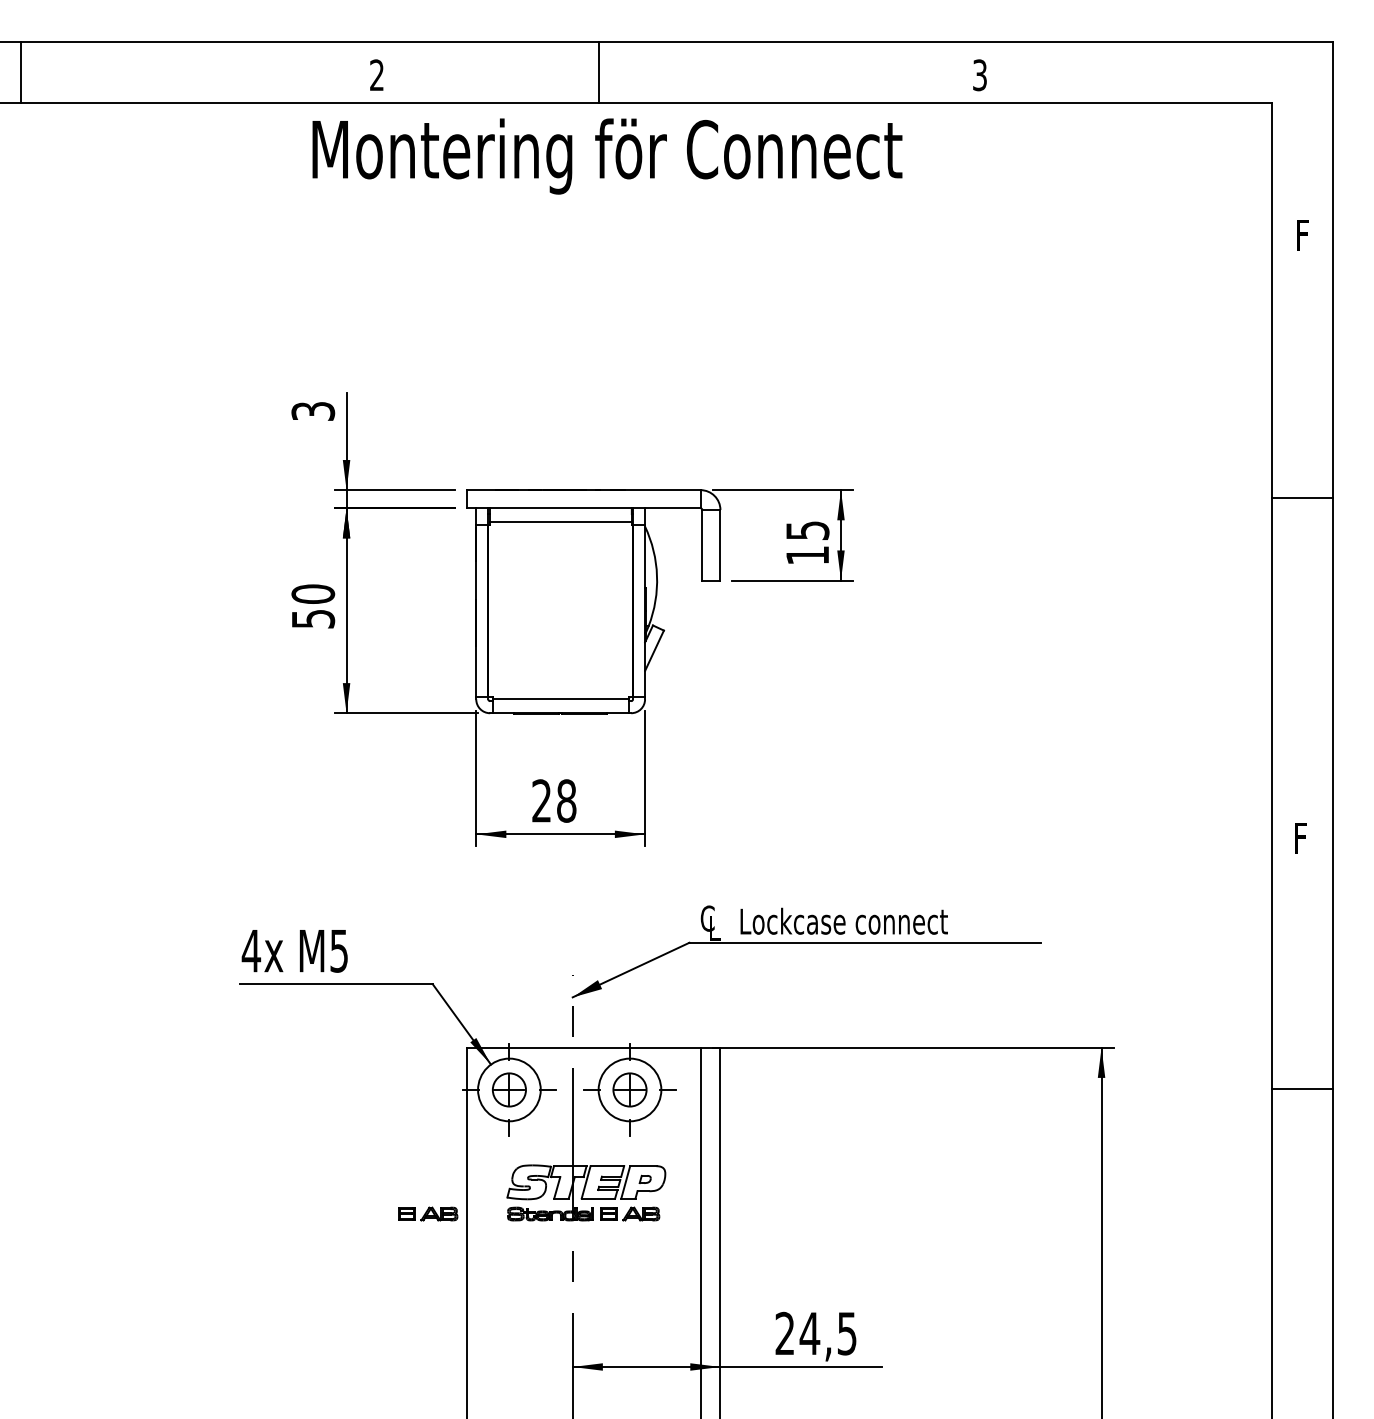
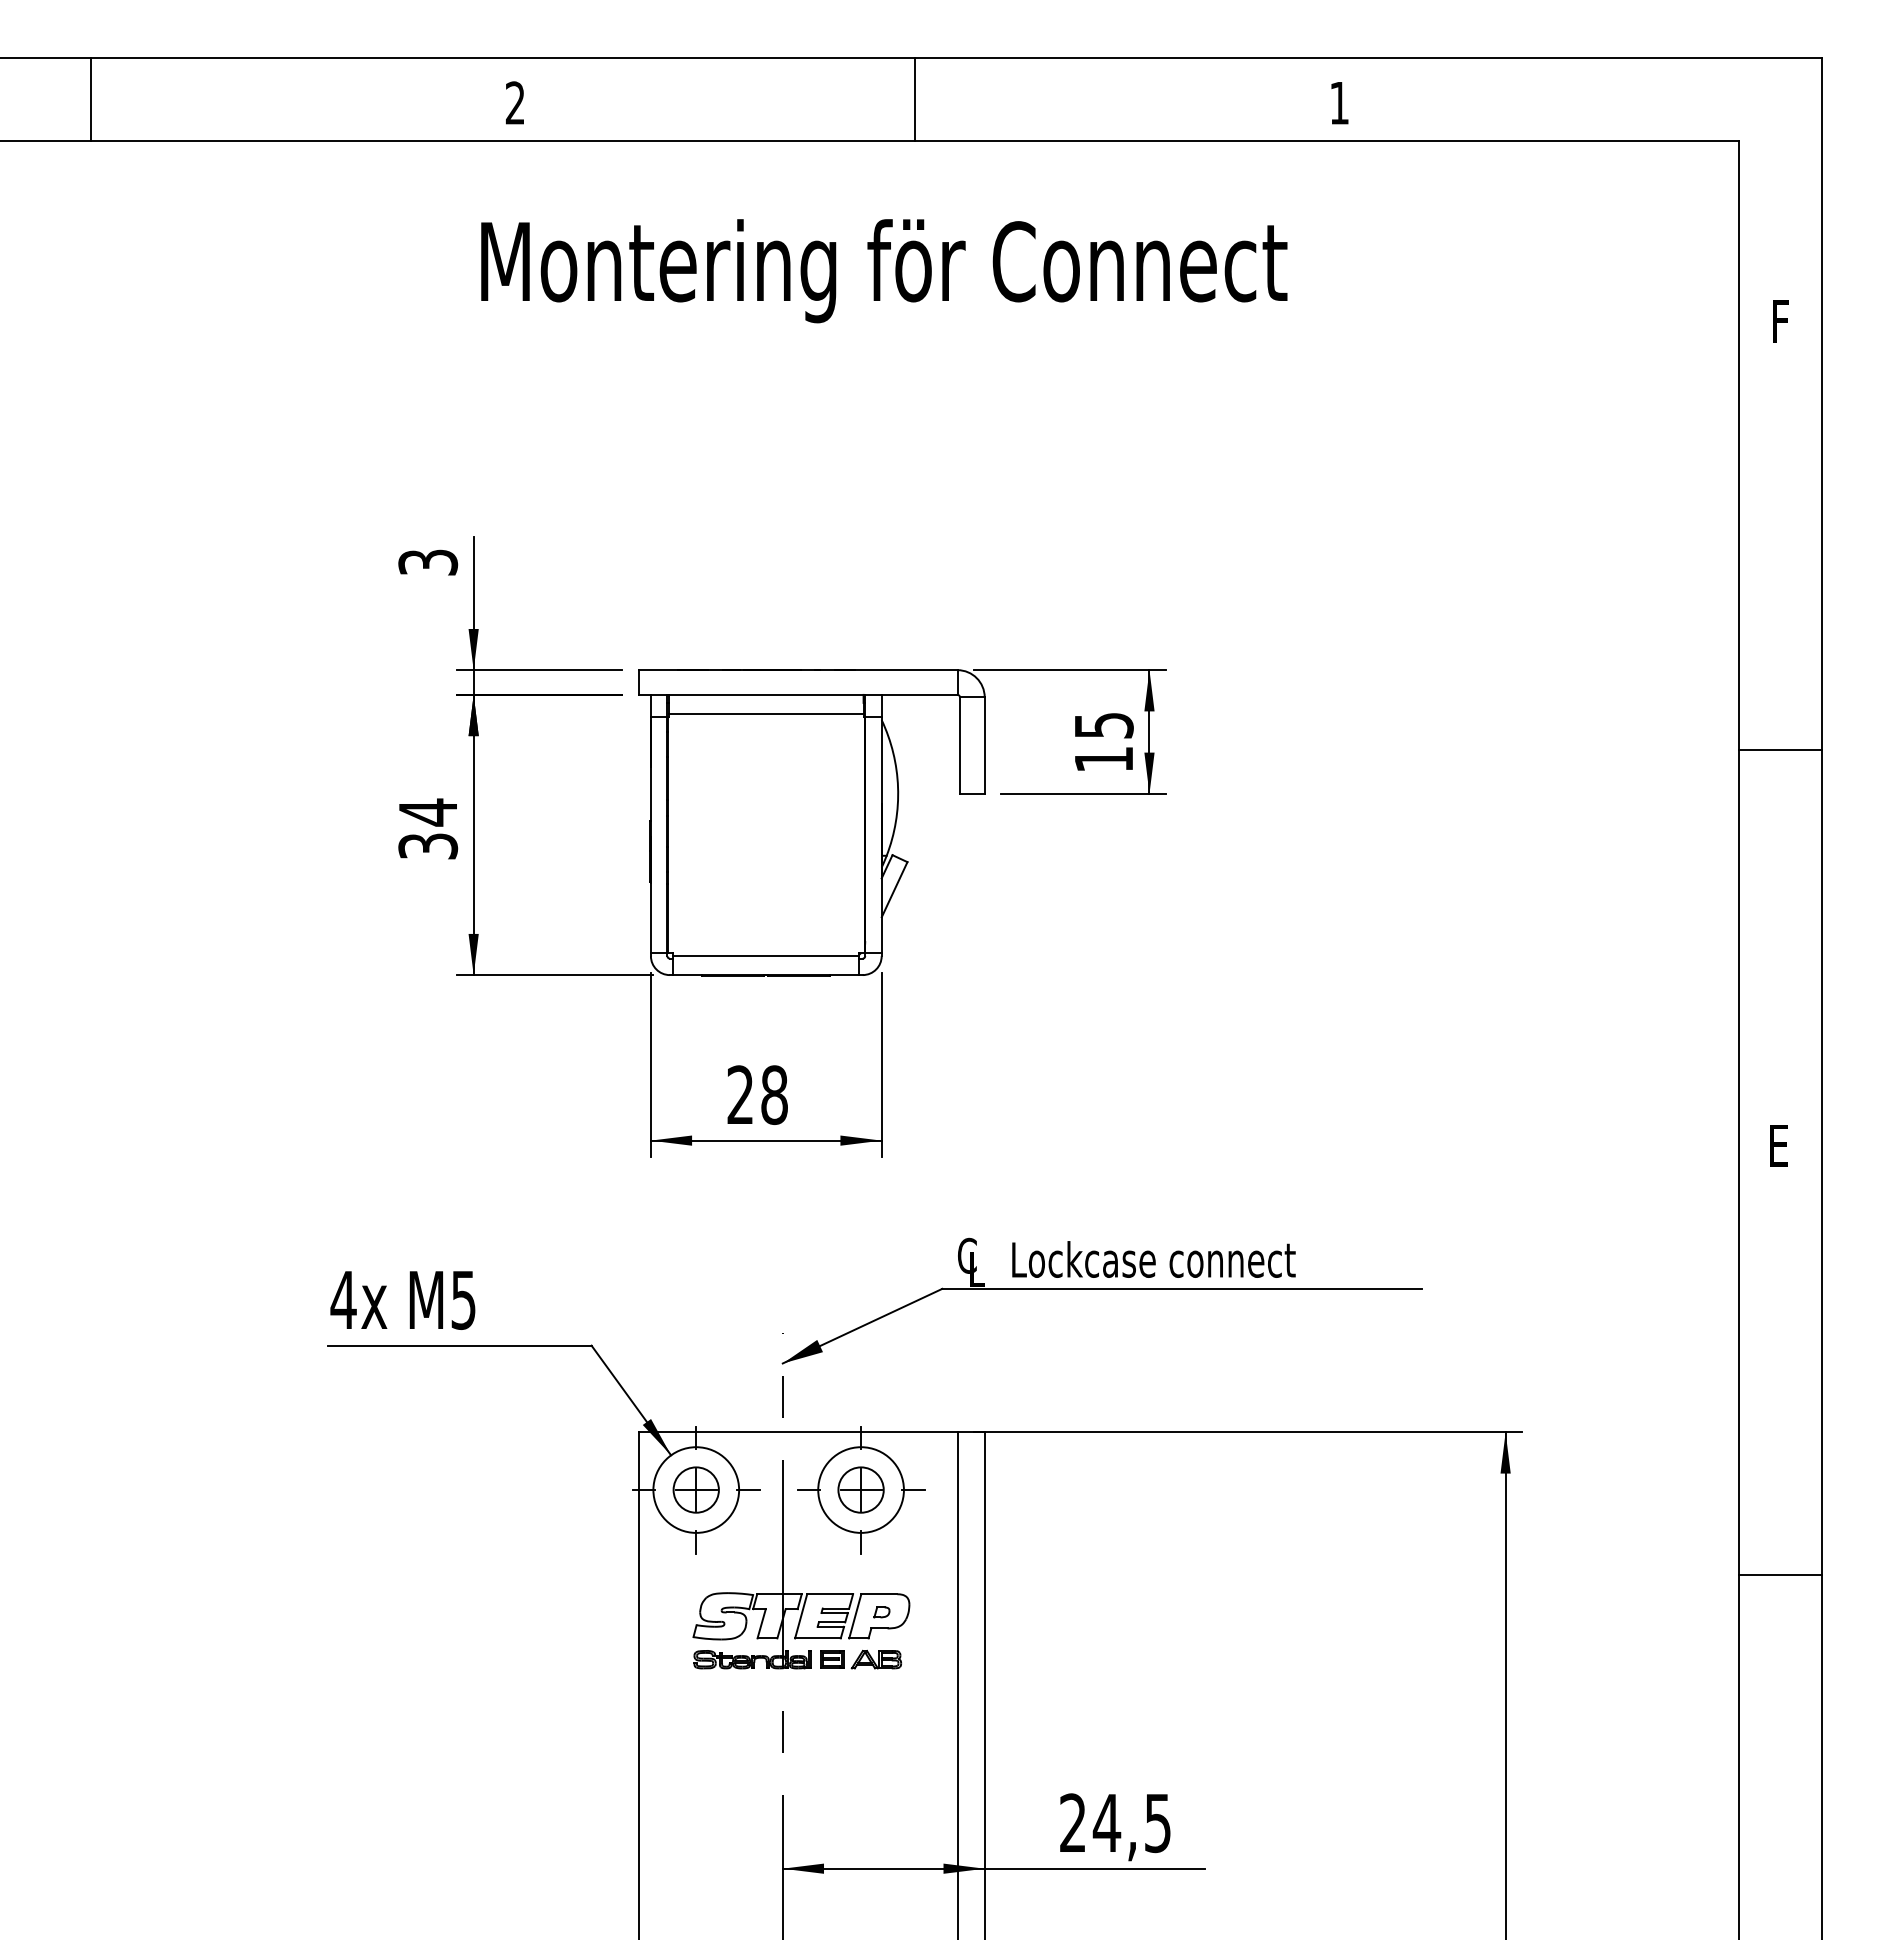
line: (20, 72) -> (90, 99), moved
line: (598, 72) -> (915, 99), moved
text: (980, 74) -> (1339, 102), 3 -> 1
text: (607, 156) -> (884, 271), moved
line: (1302, 497) -> (1780, 750), moved
text: (313, 605) -> (428, 828), 50 -> 34
text: (1302, 837) -> (1780, 1145), F -> E
line: (1302, 1088) -> (1780, 1574), moved
part: (427, 1213) -> (584, 1659), removed

